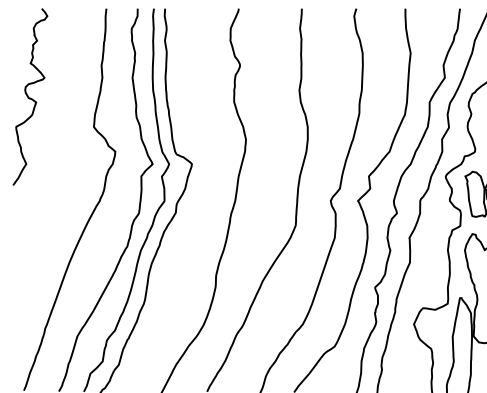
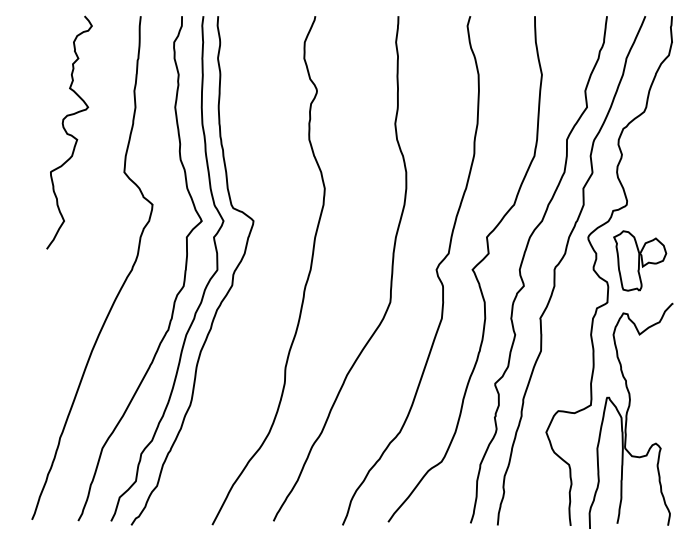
curve: (30, 97) -> (69, 133), moved

